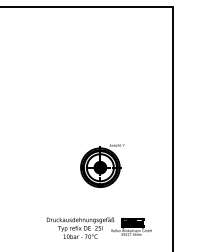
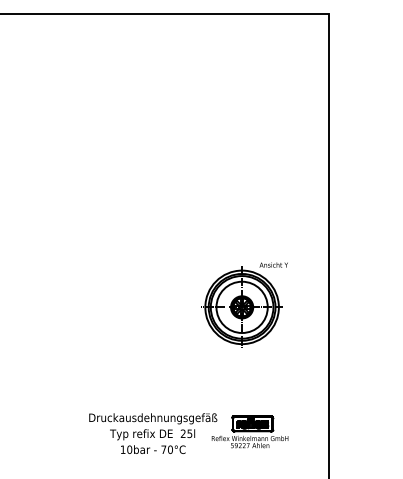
part: (102, 165) -> (246, 303), moved

